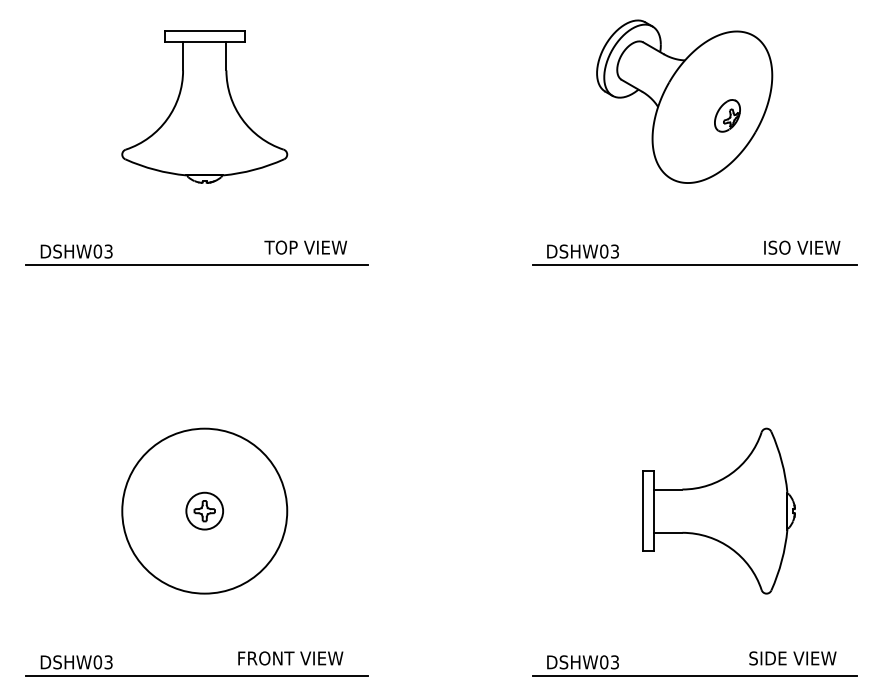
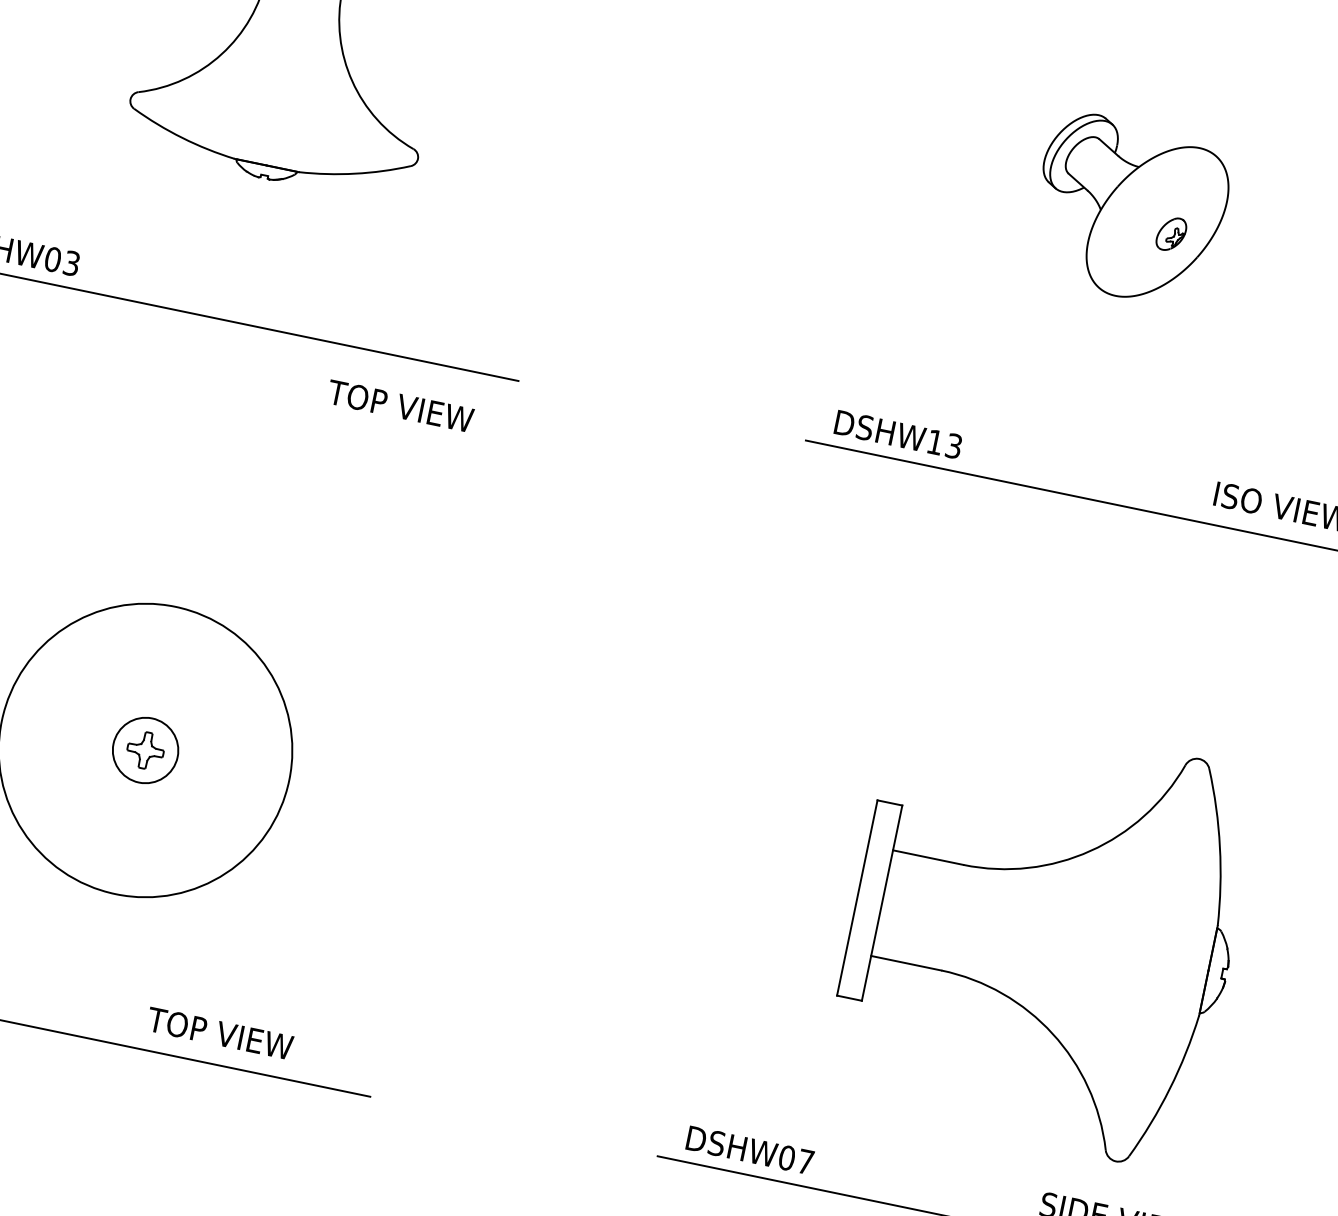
part: (684, 101) -> (1129, 209), size x0.6
text: (305, 247) -> (400, 405), moved
text: (604, 251) -> (935, 442), DSHW03 -> DSHW13
part: (718, 510) -> (1040, 934), size x1.4
text: (289, 658) -> (240, 1037), FRONT VIEW -> TOP VIEW
text: (614, 662) -> (804, 1162), DSHW03 -> DSHW07

